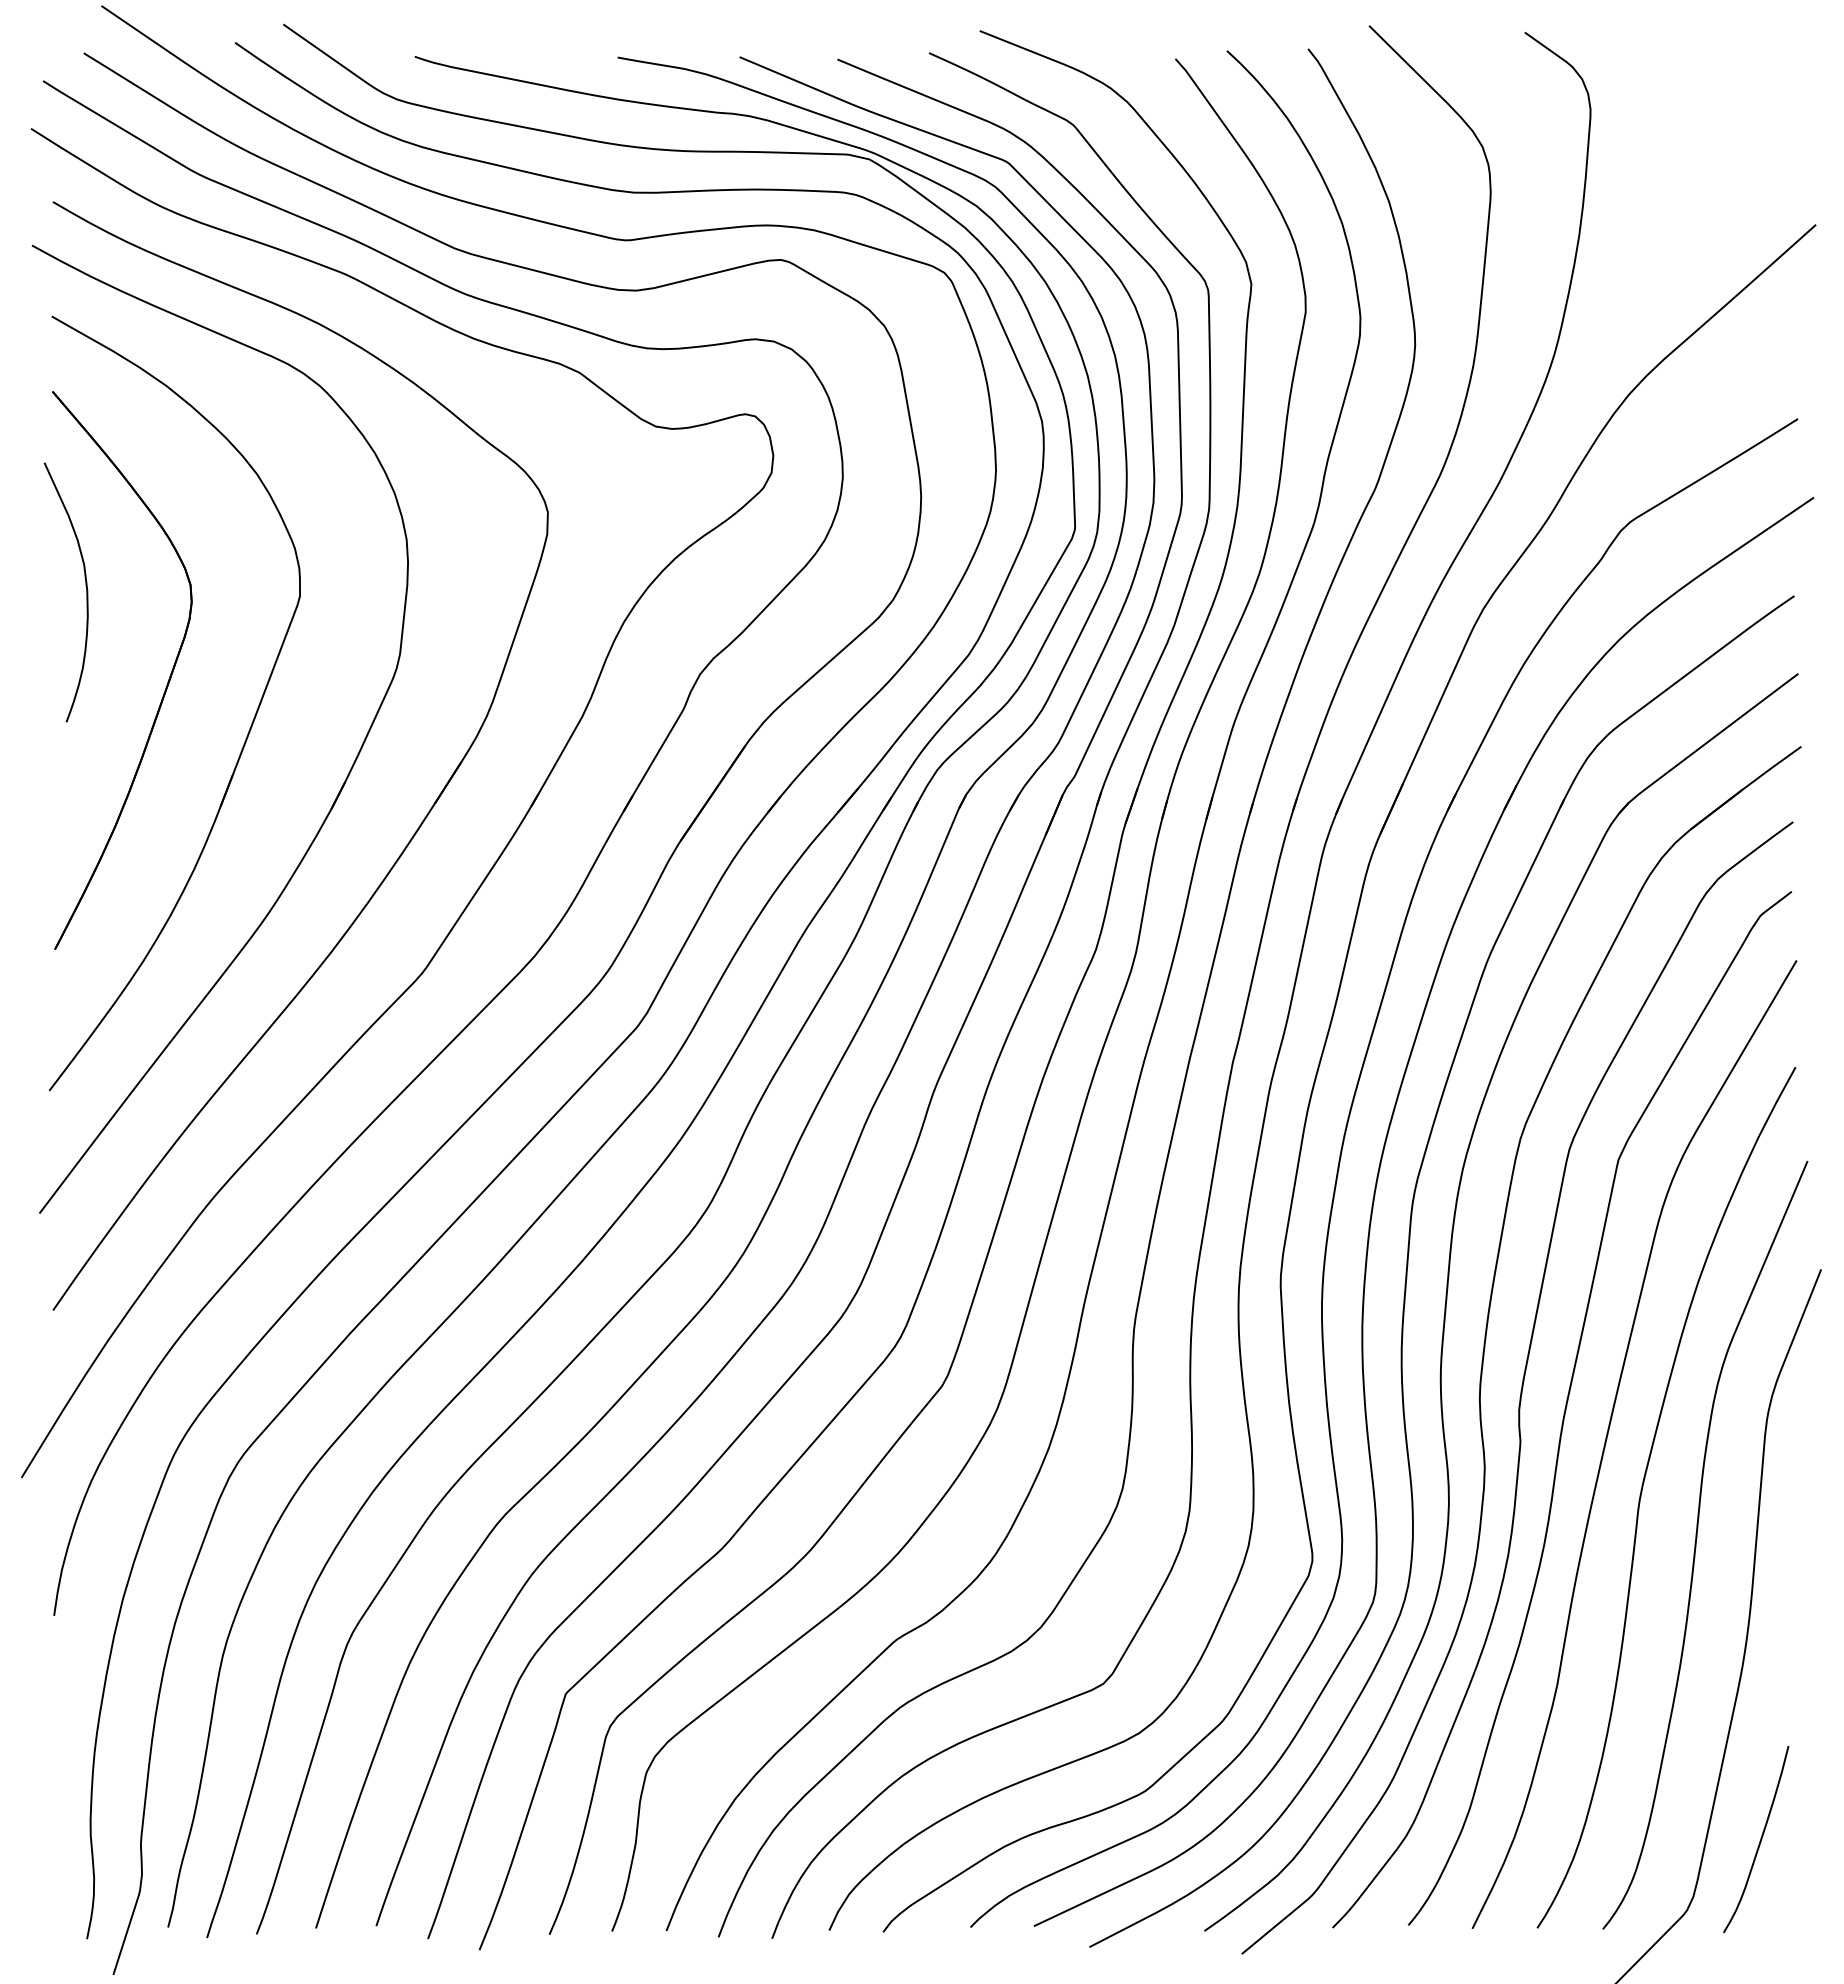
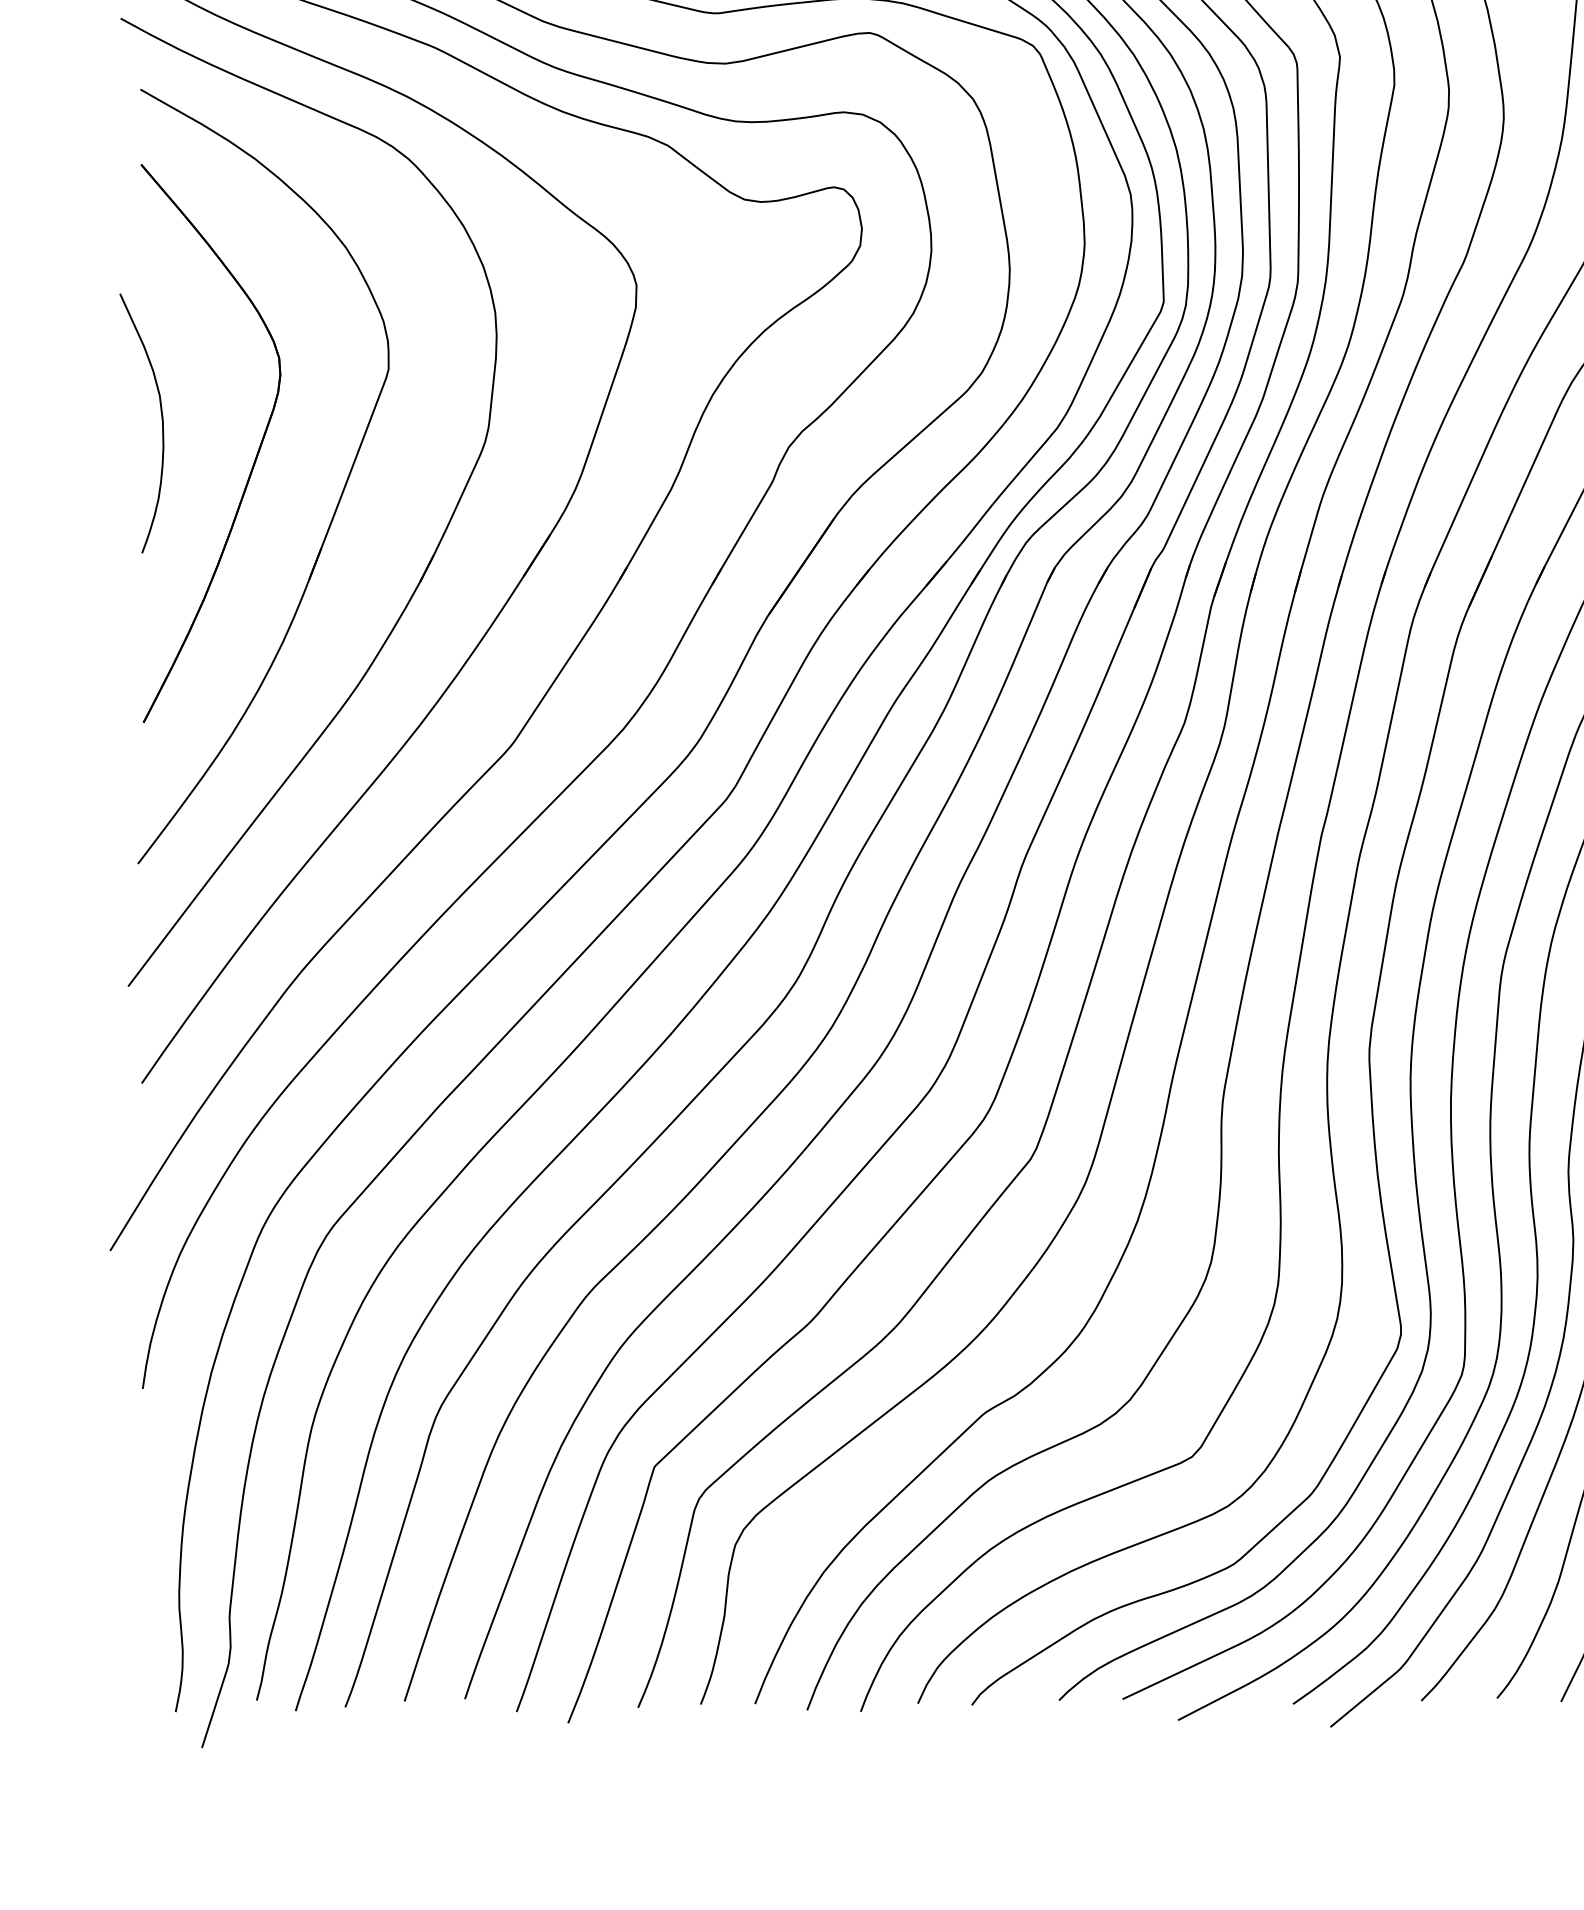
curve: (85, 586) -> (161, 417), moved

